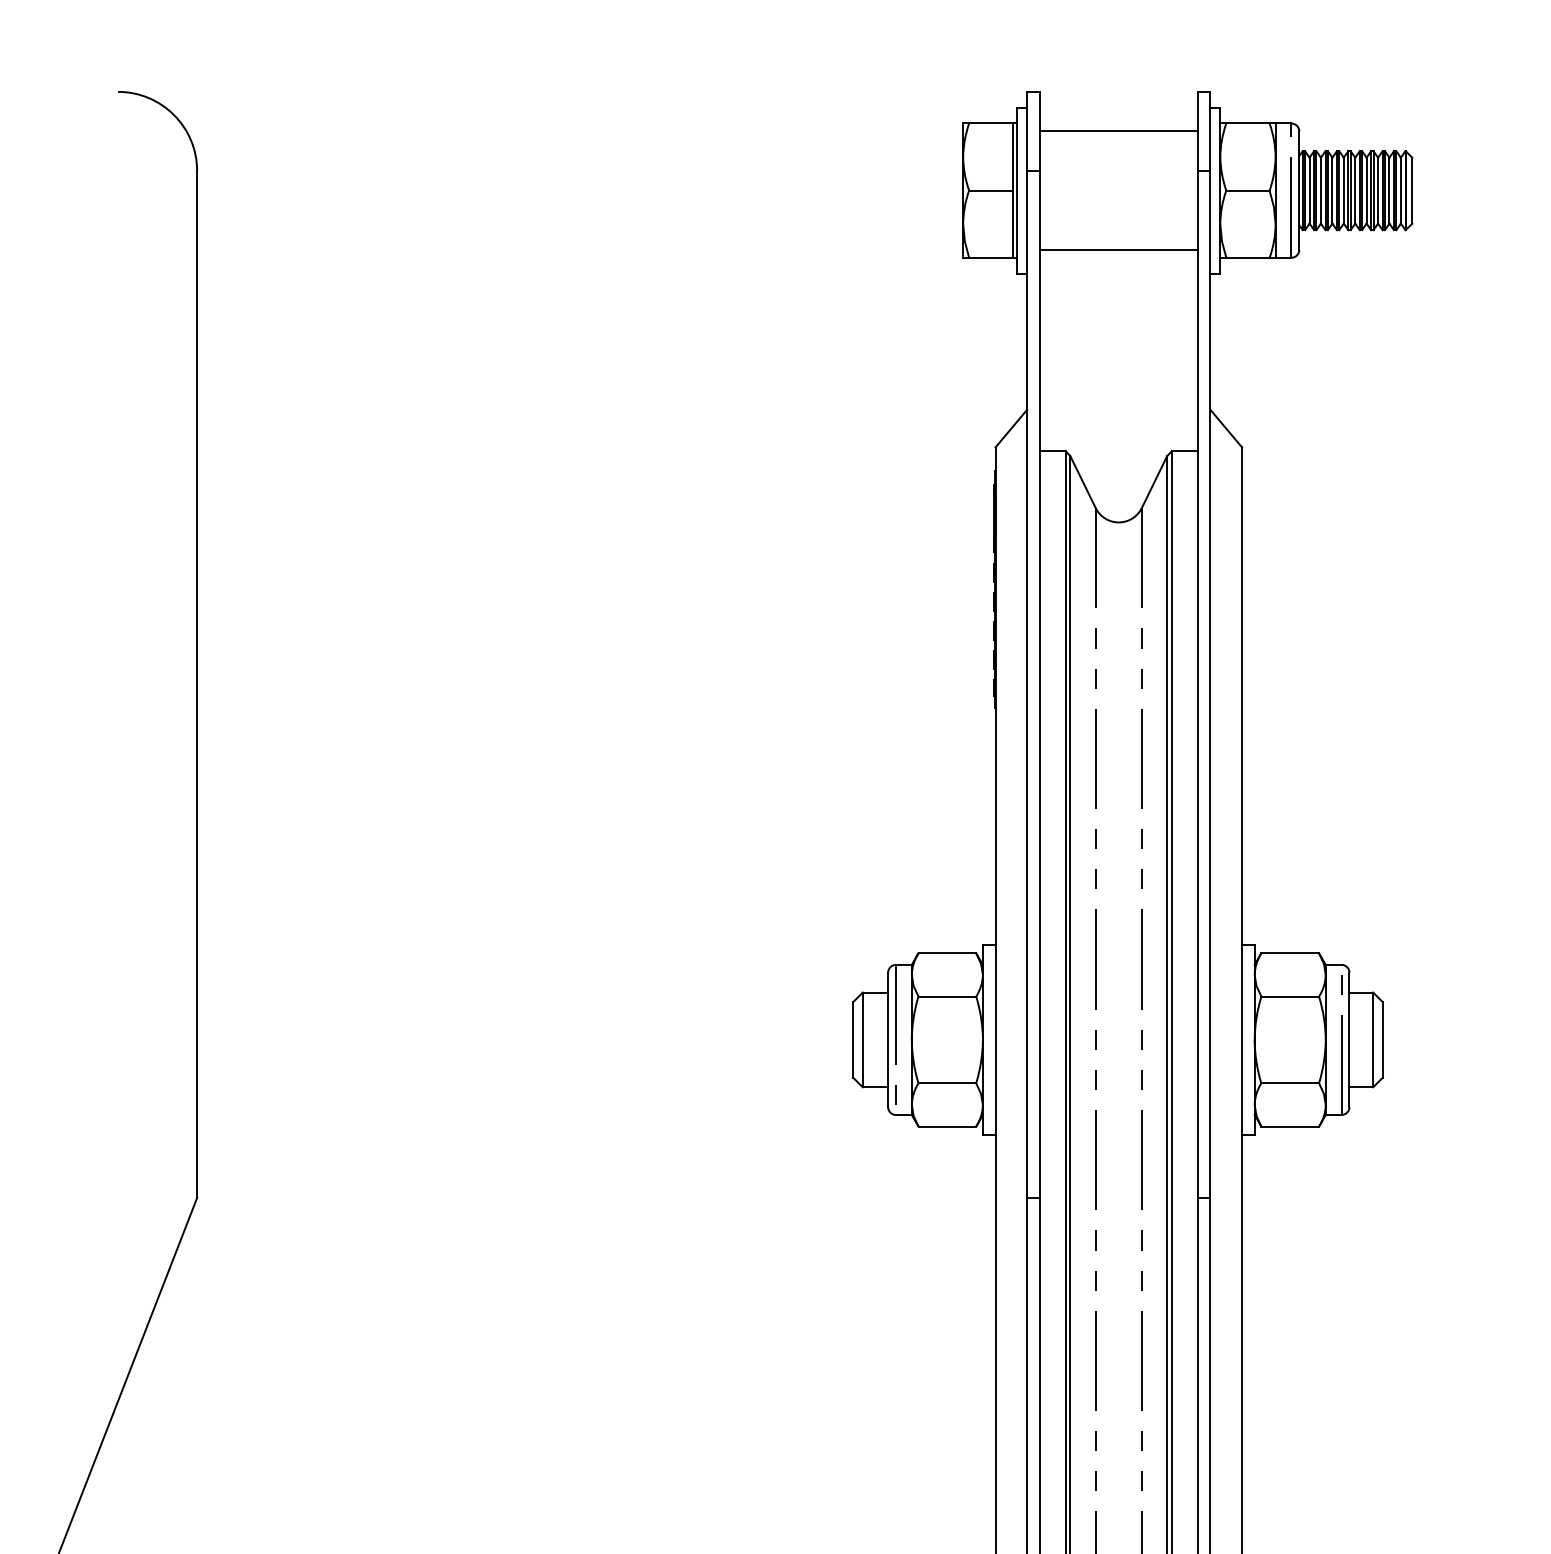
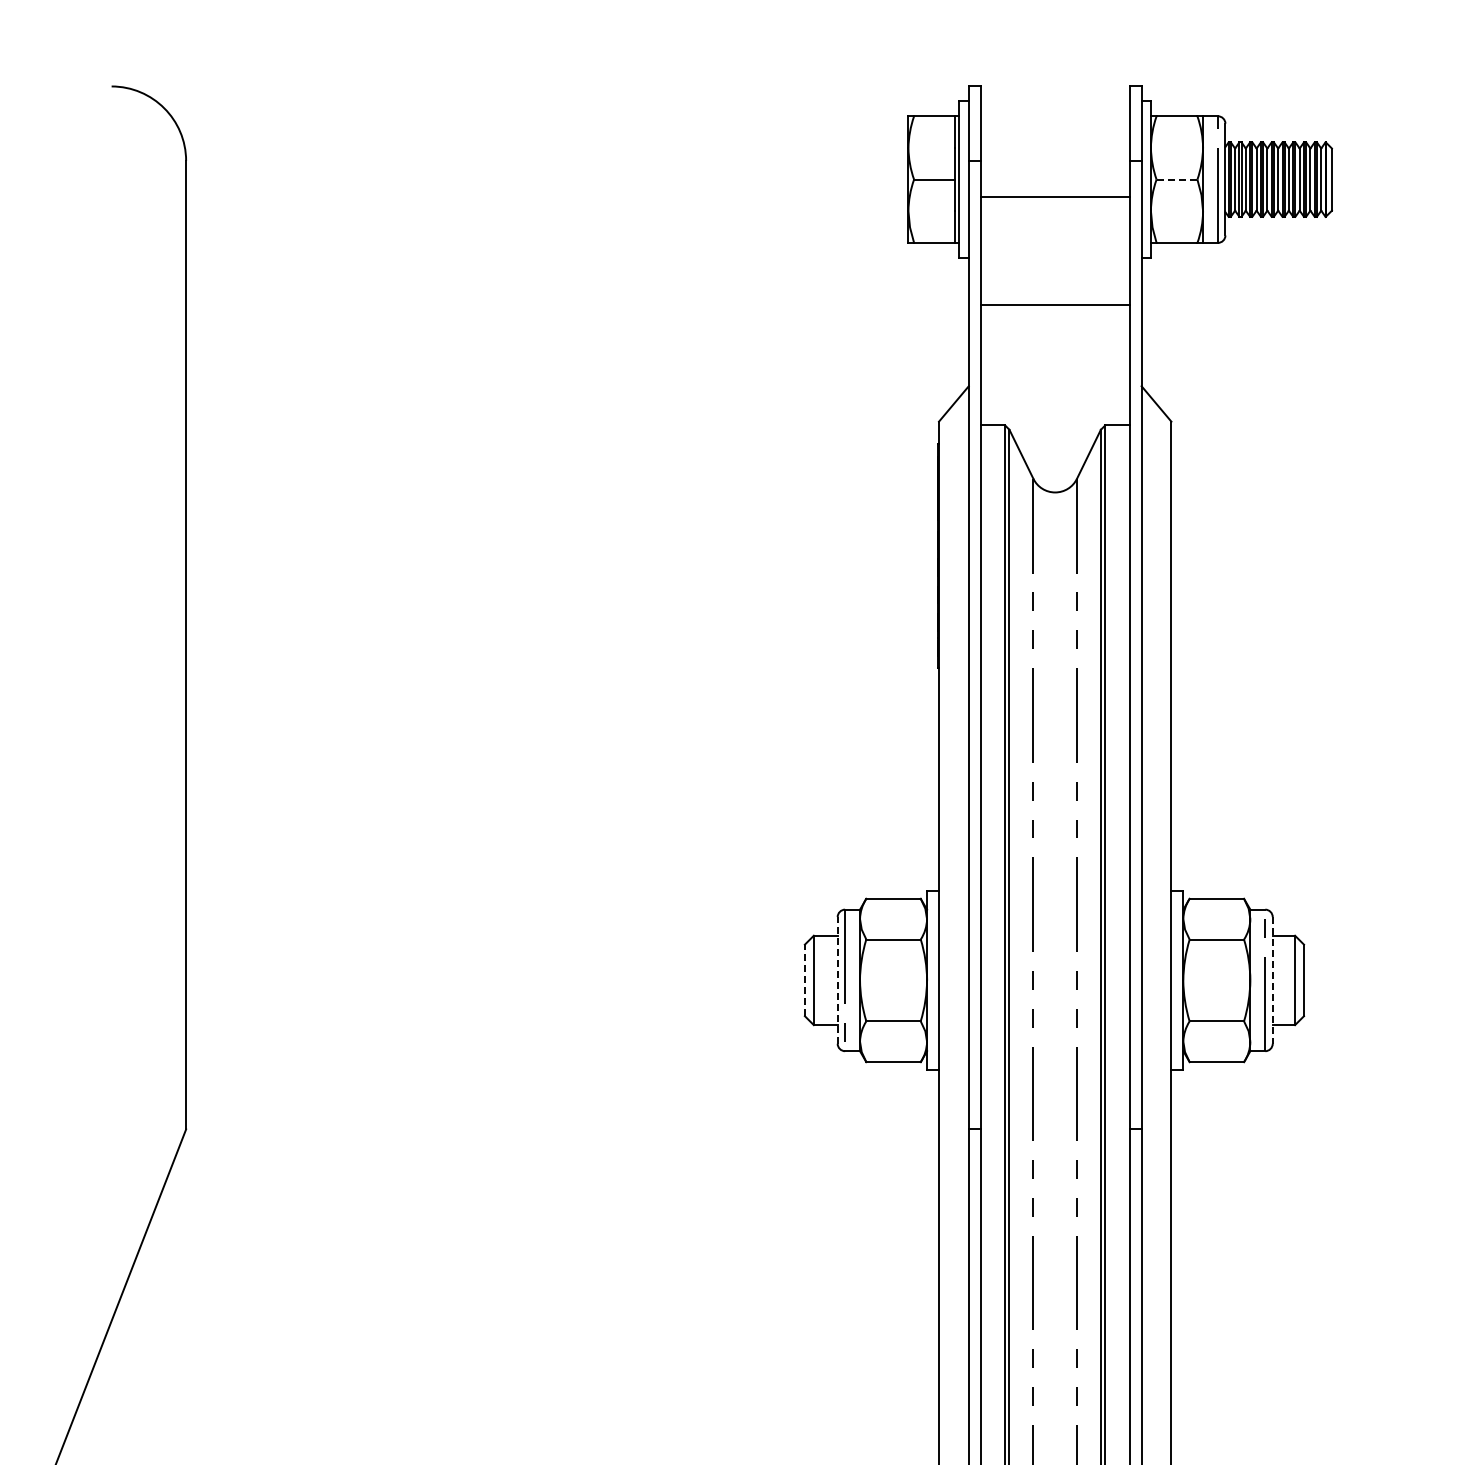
line: (1118, 131) -> (1054, 196), moved
line: (1247, 190) -> (1176, 179), solid -> dashed
line: (1118, 249) -> (1054, 305), moved
line: (887, 1038) -> (837, 979), solid -> dashed
line: (852, 1040) -> (804, 980), solid -> dashed
line: (1349, 1040) -> (1272, 980), solid -> dashed

